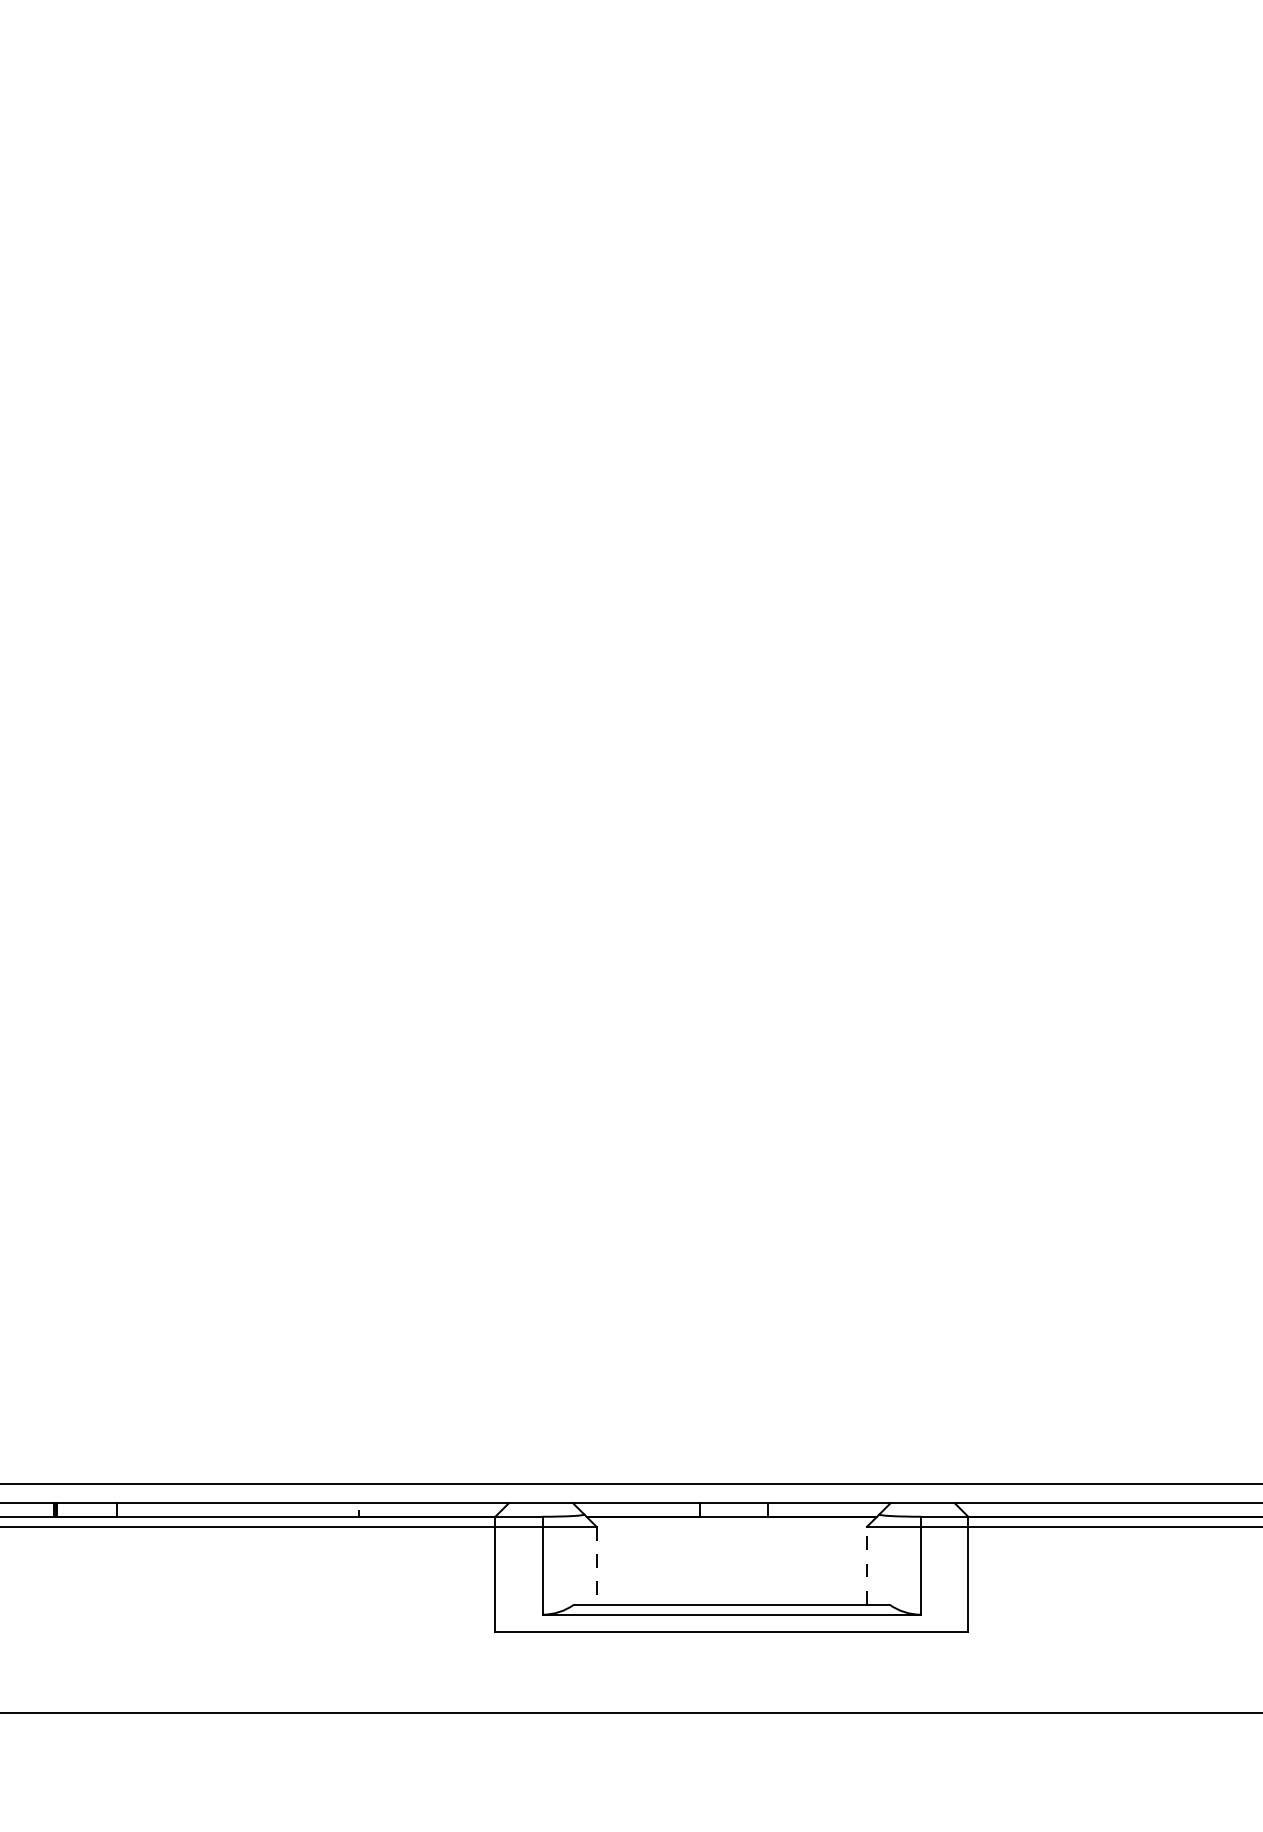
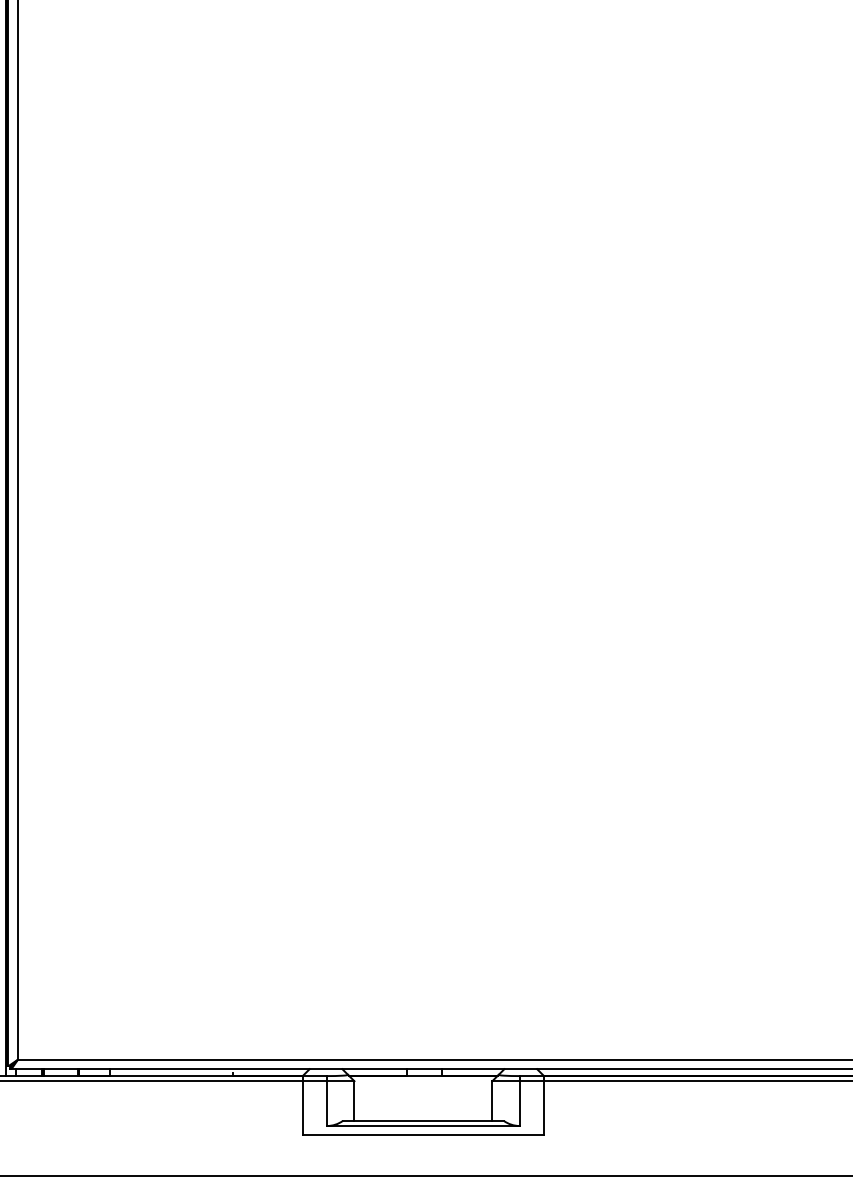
line: (596, 1566) -> (354, 1101), dashed -> solid
line: (867, 1566) -> (492, 1101), dashed -> solid

